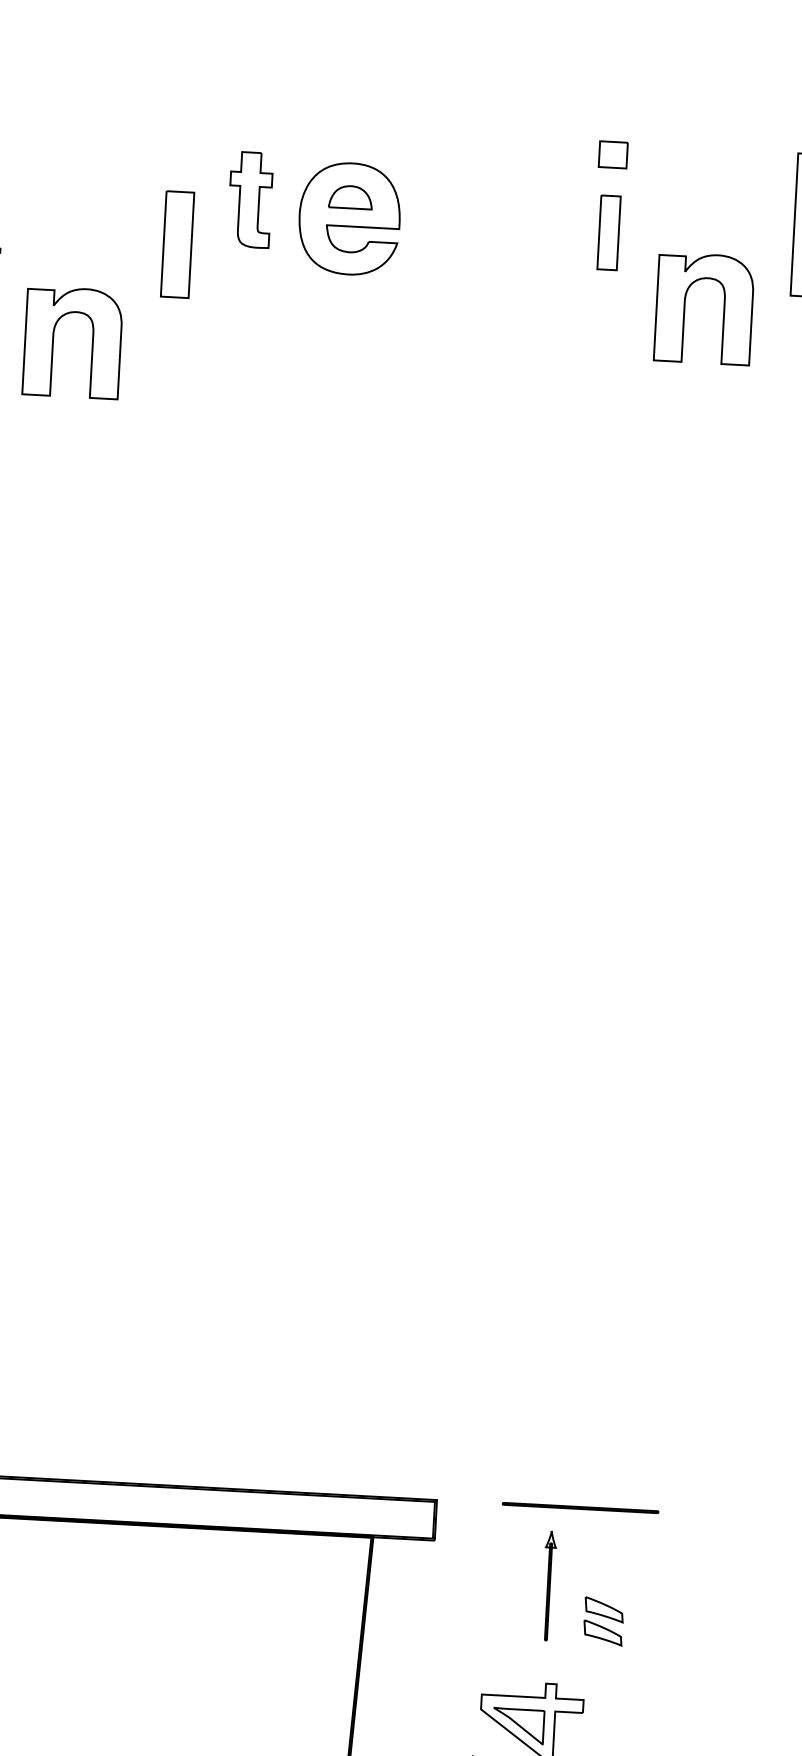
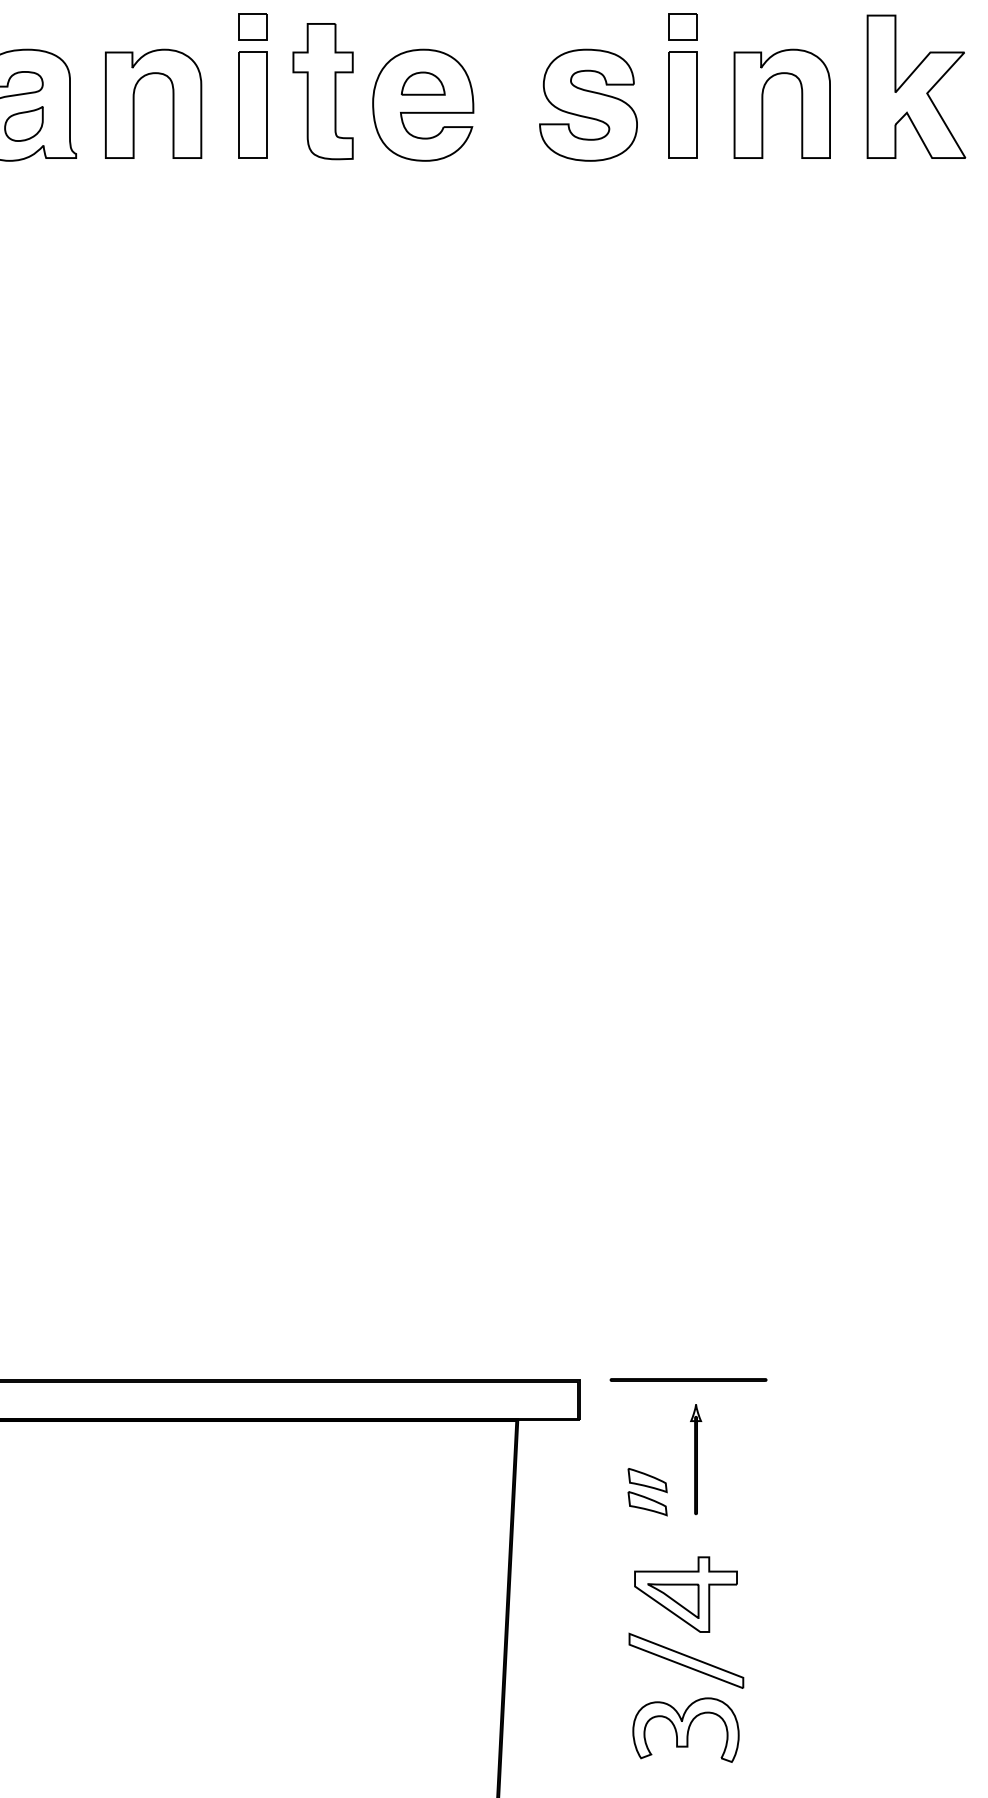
part: (183, 131) -> (252, 26), added
part: (249, 199) -> (322, 91), size x1.43
part: (514, 227) -> (588, 104), added
part: (608, 232) -> (682, 104), size x1.43
part: (177, 243) -> (252, 104), moved
part: (685, 307) -> (763, 103), moved
part: (53, 341) -> (134, 103), moved
line: (580, 1507) -> (688, 1379), moved
part: (603, 1621) -> (647, 1492), moved

